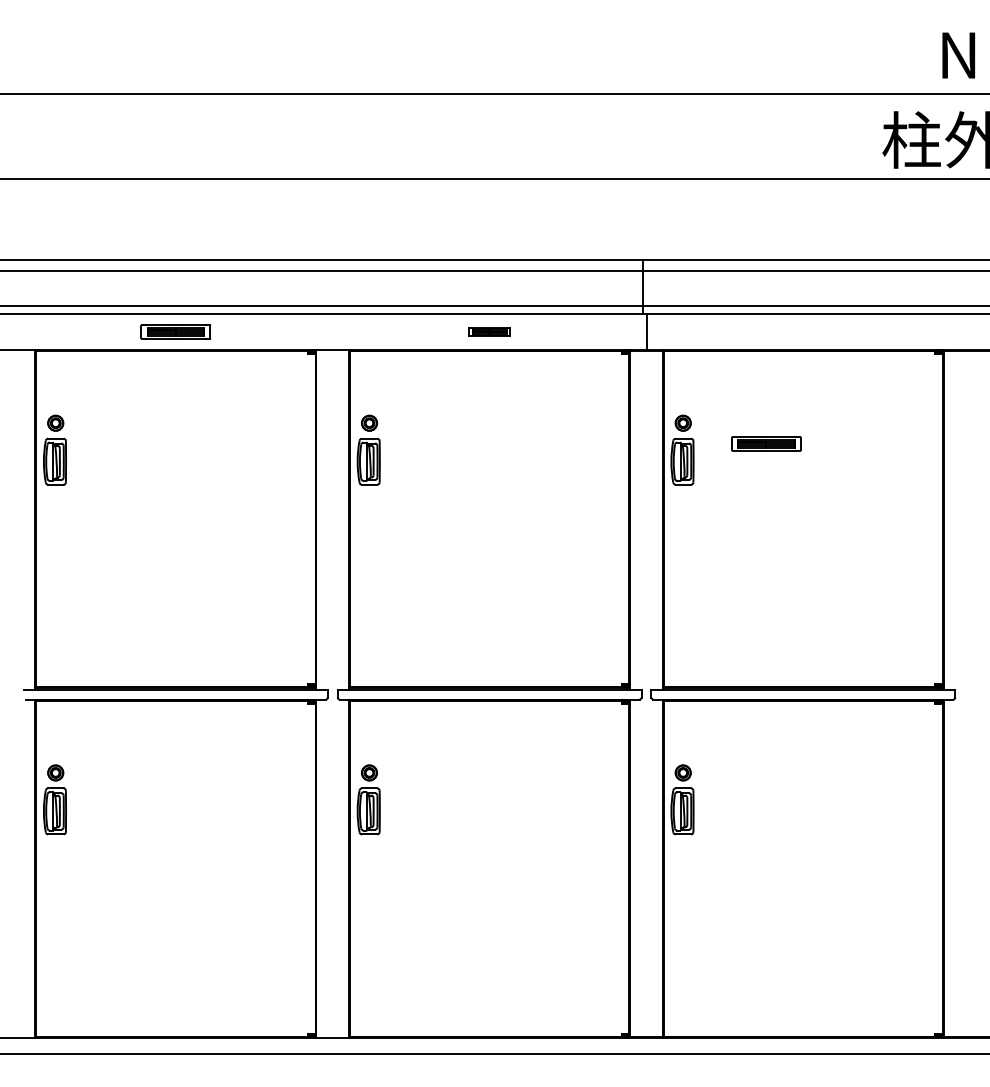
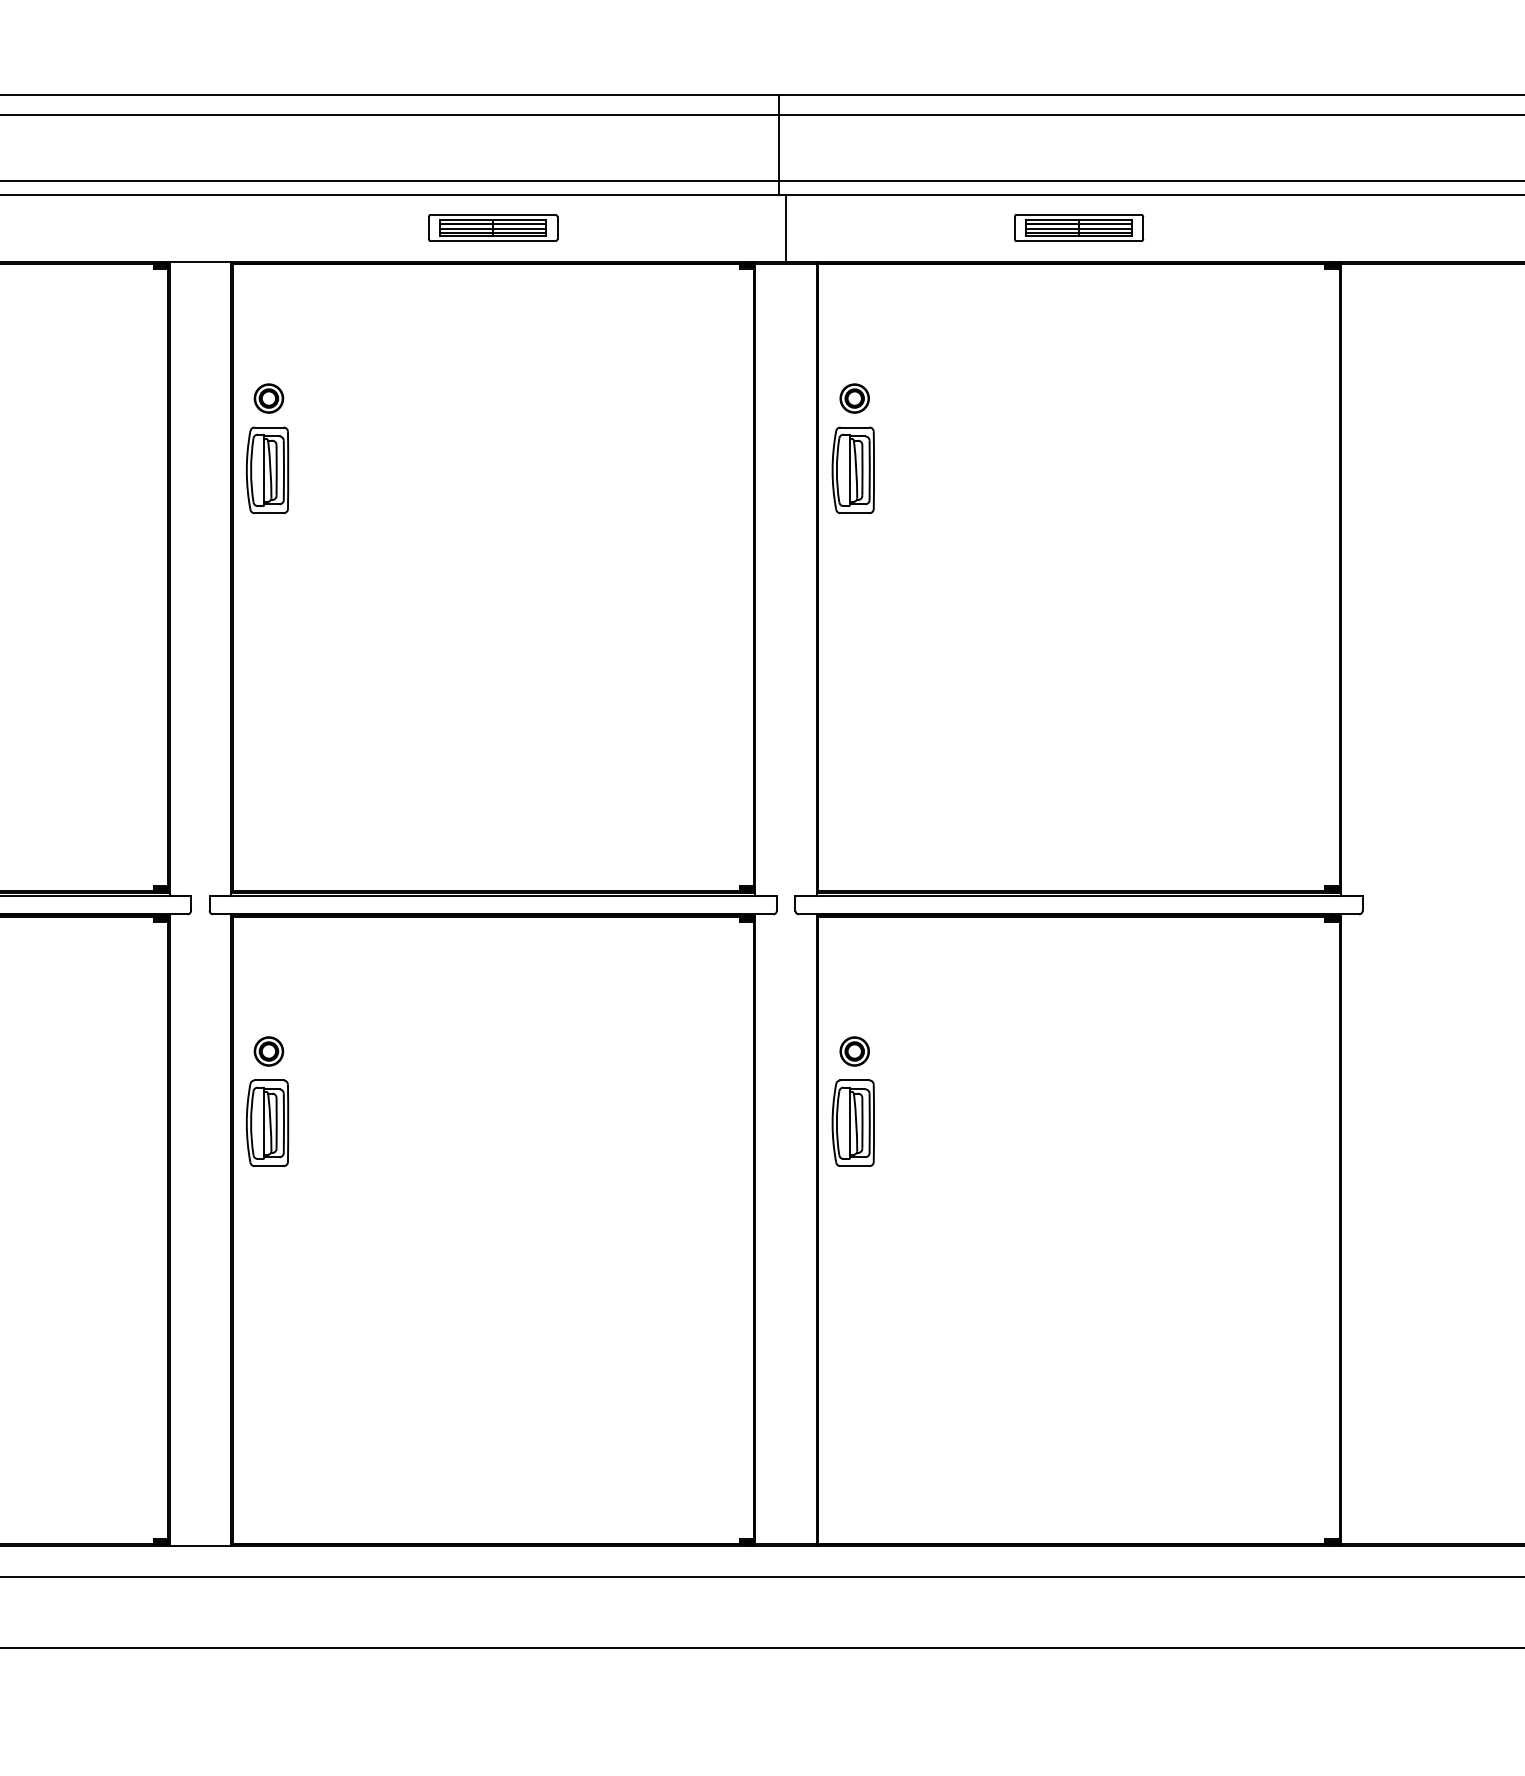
part: (489, 331) -> (493, 227), size x1.67
part: (766, 443) -> (1079, 227), moved

